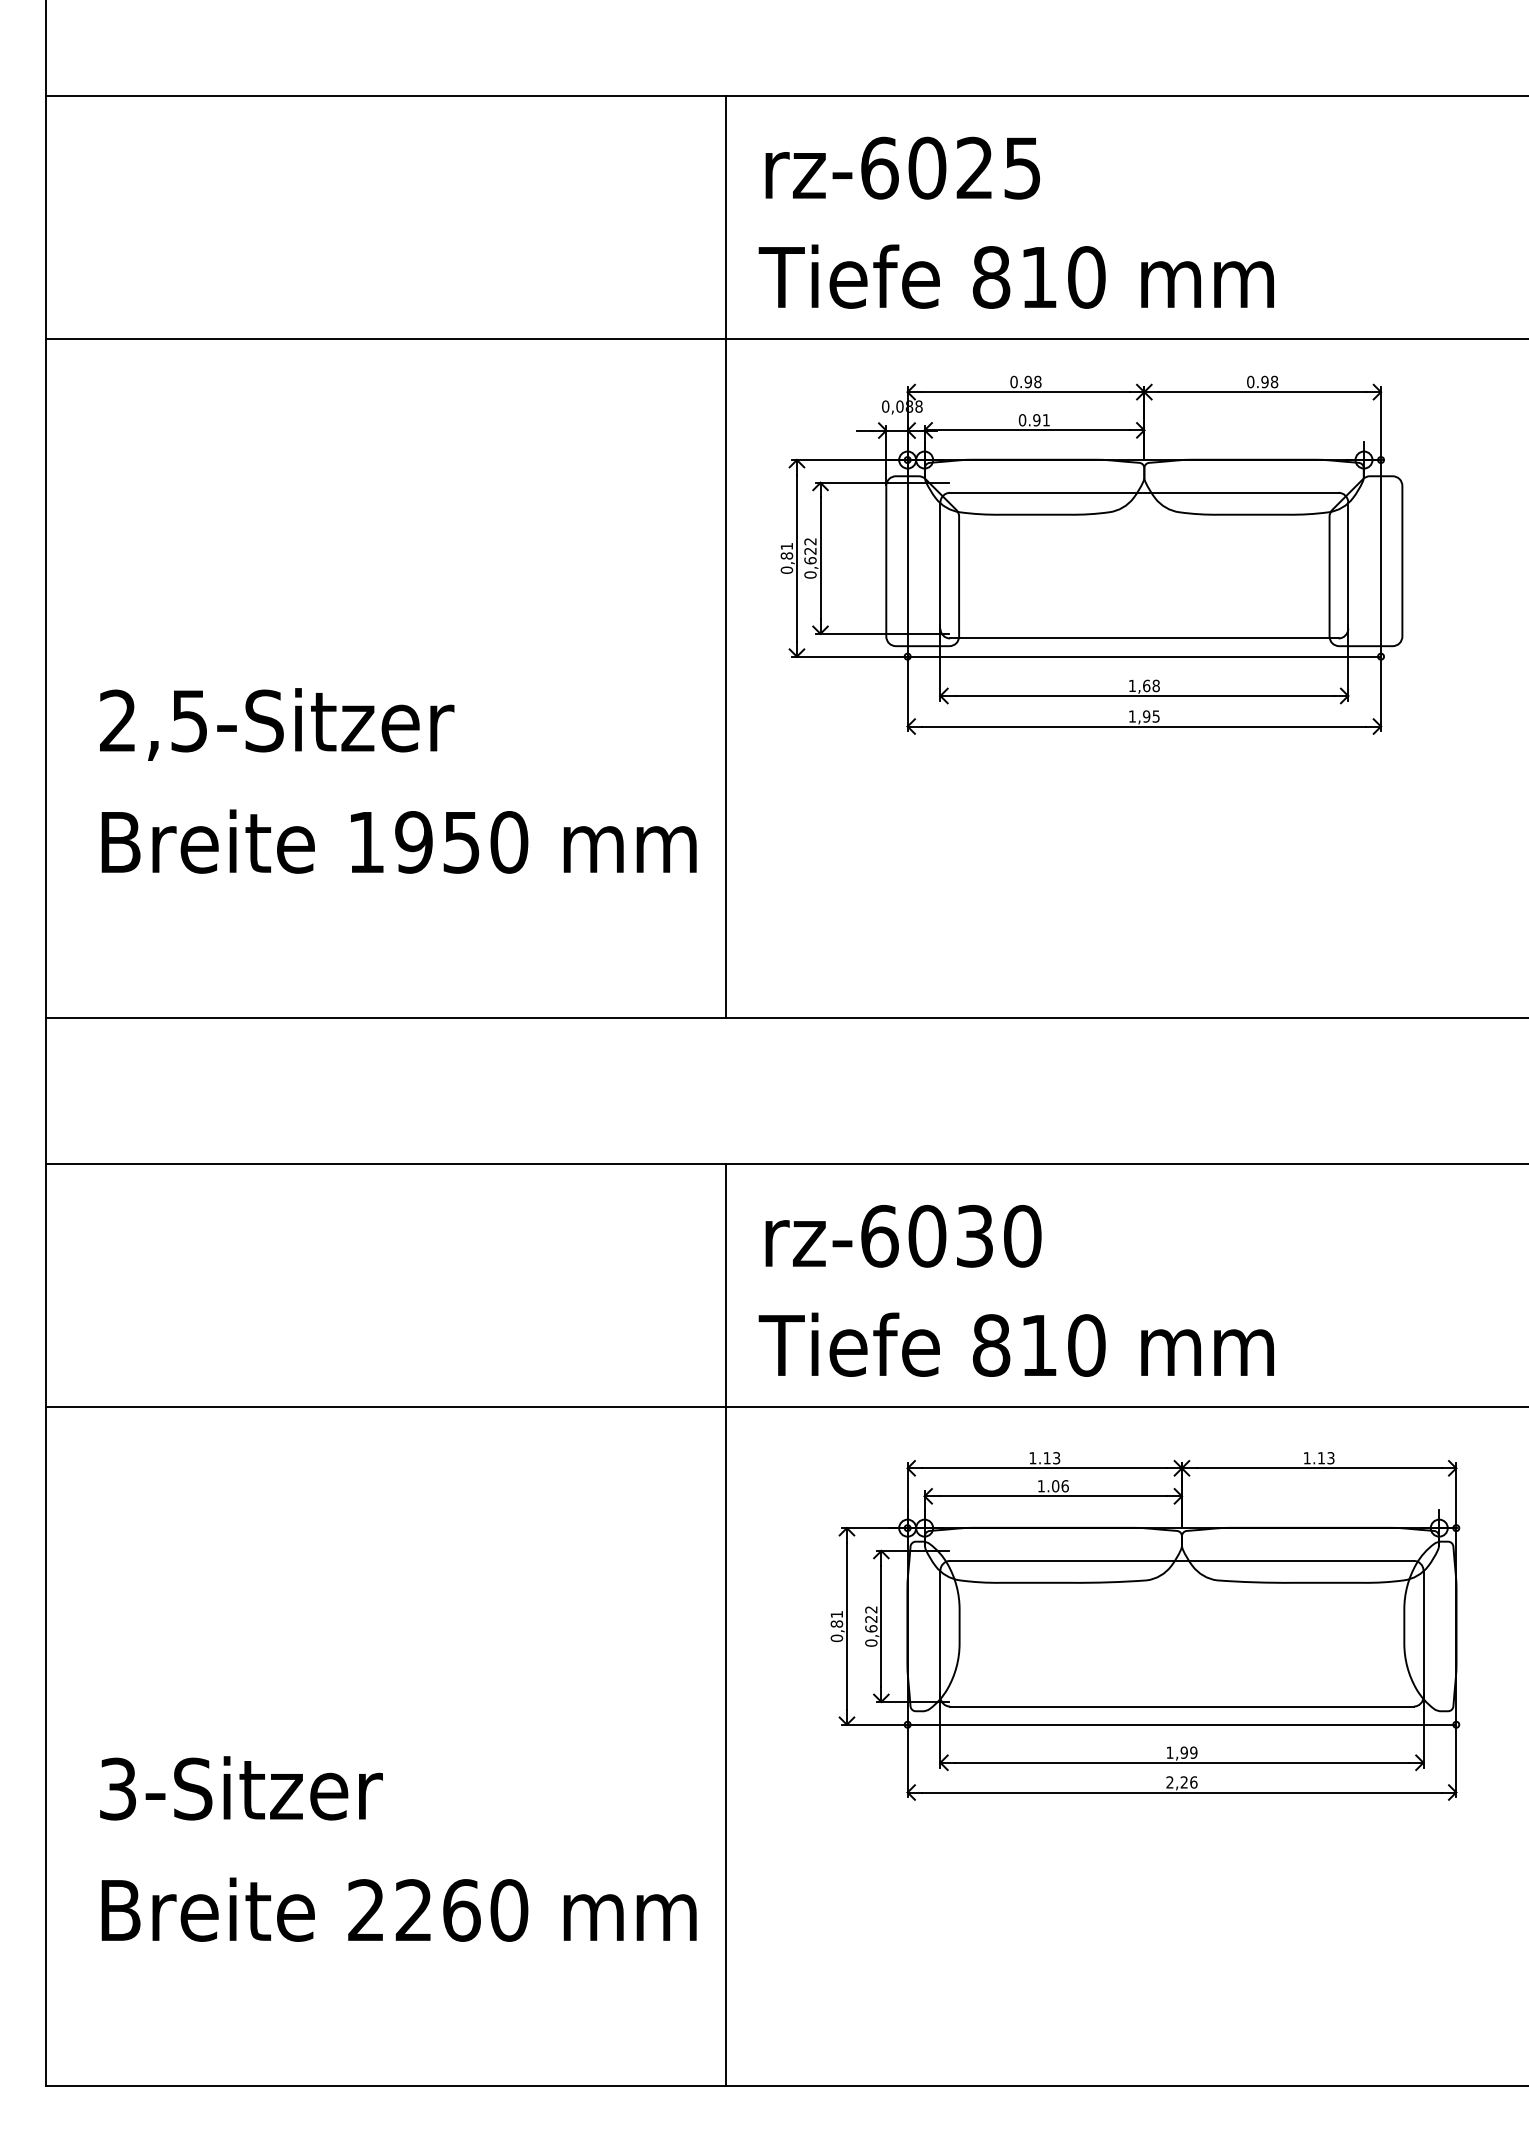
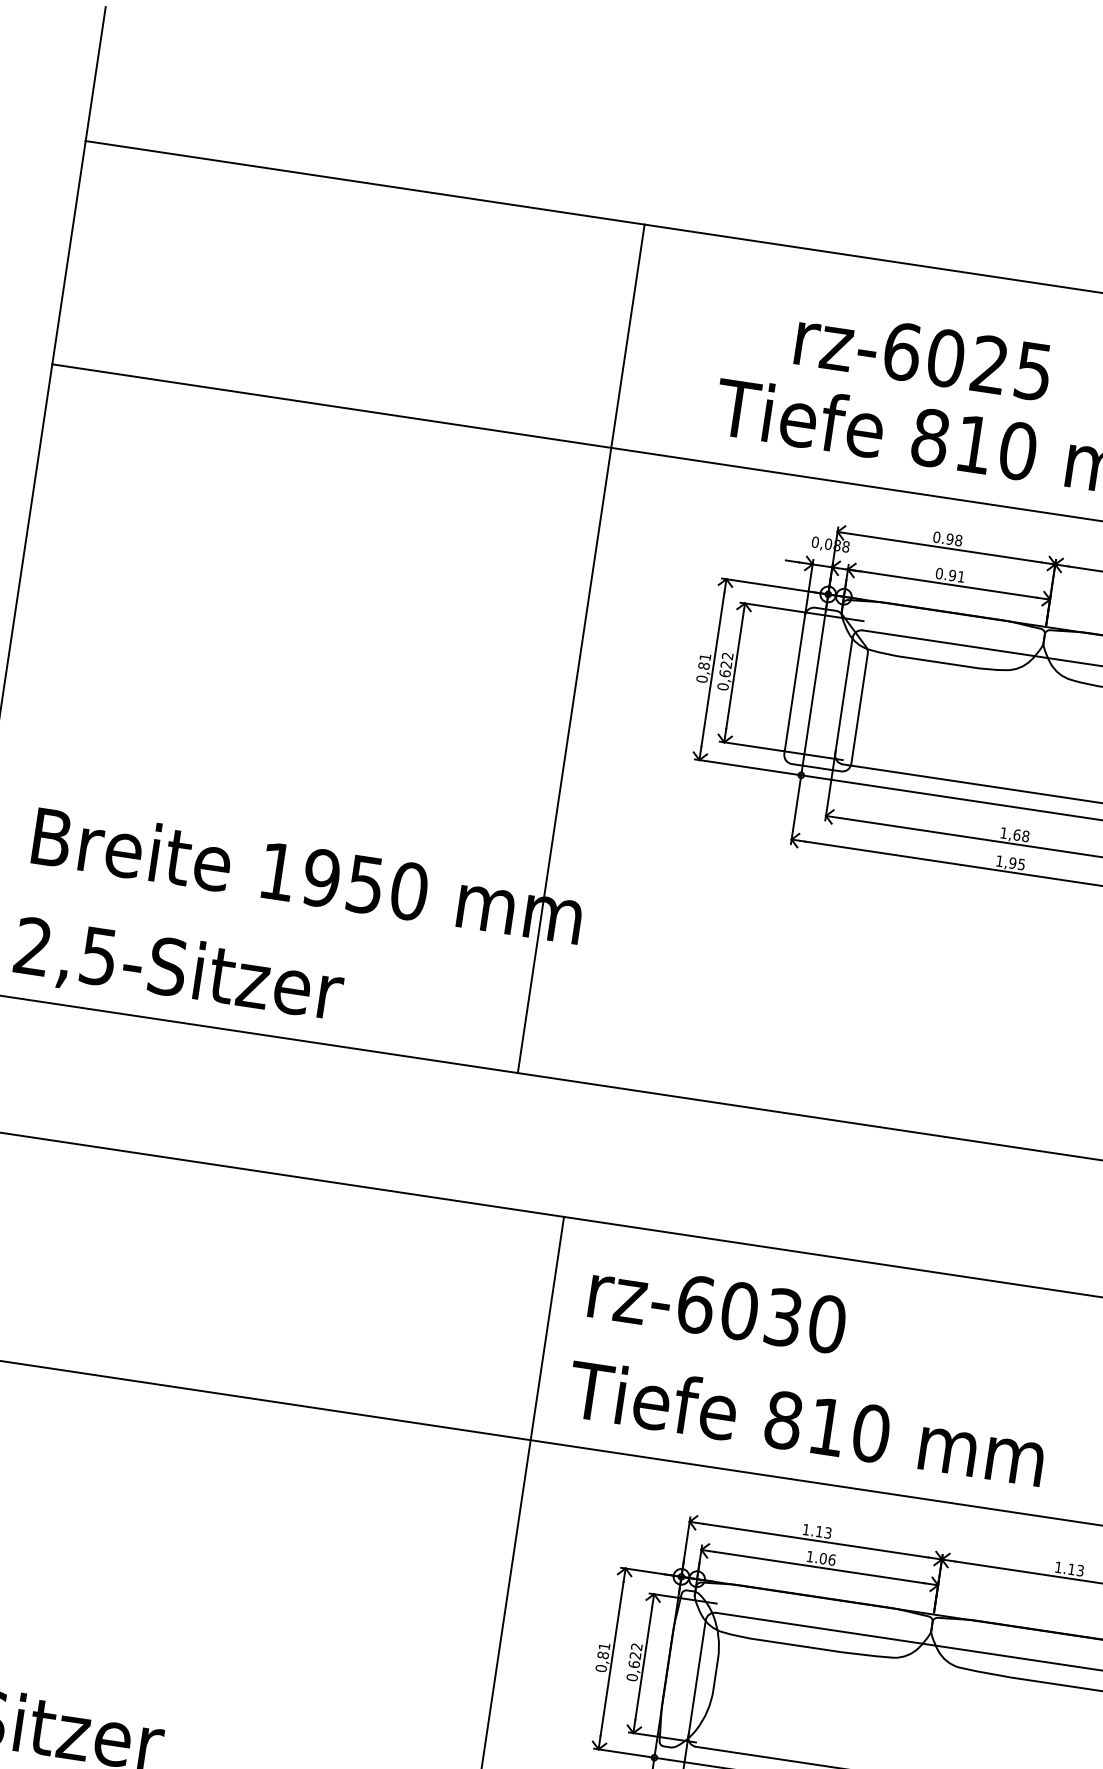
text: (902, 167) -> (923, 354), moved
line: (725, 556) -> (581, 648), moved
text: (277, 724) -> (179, 971), moved

